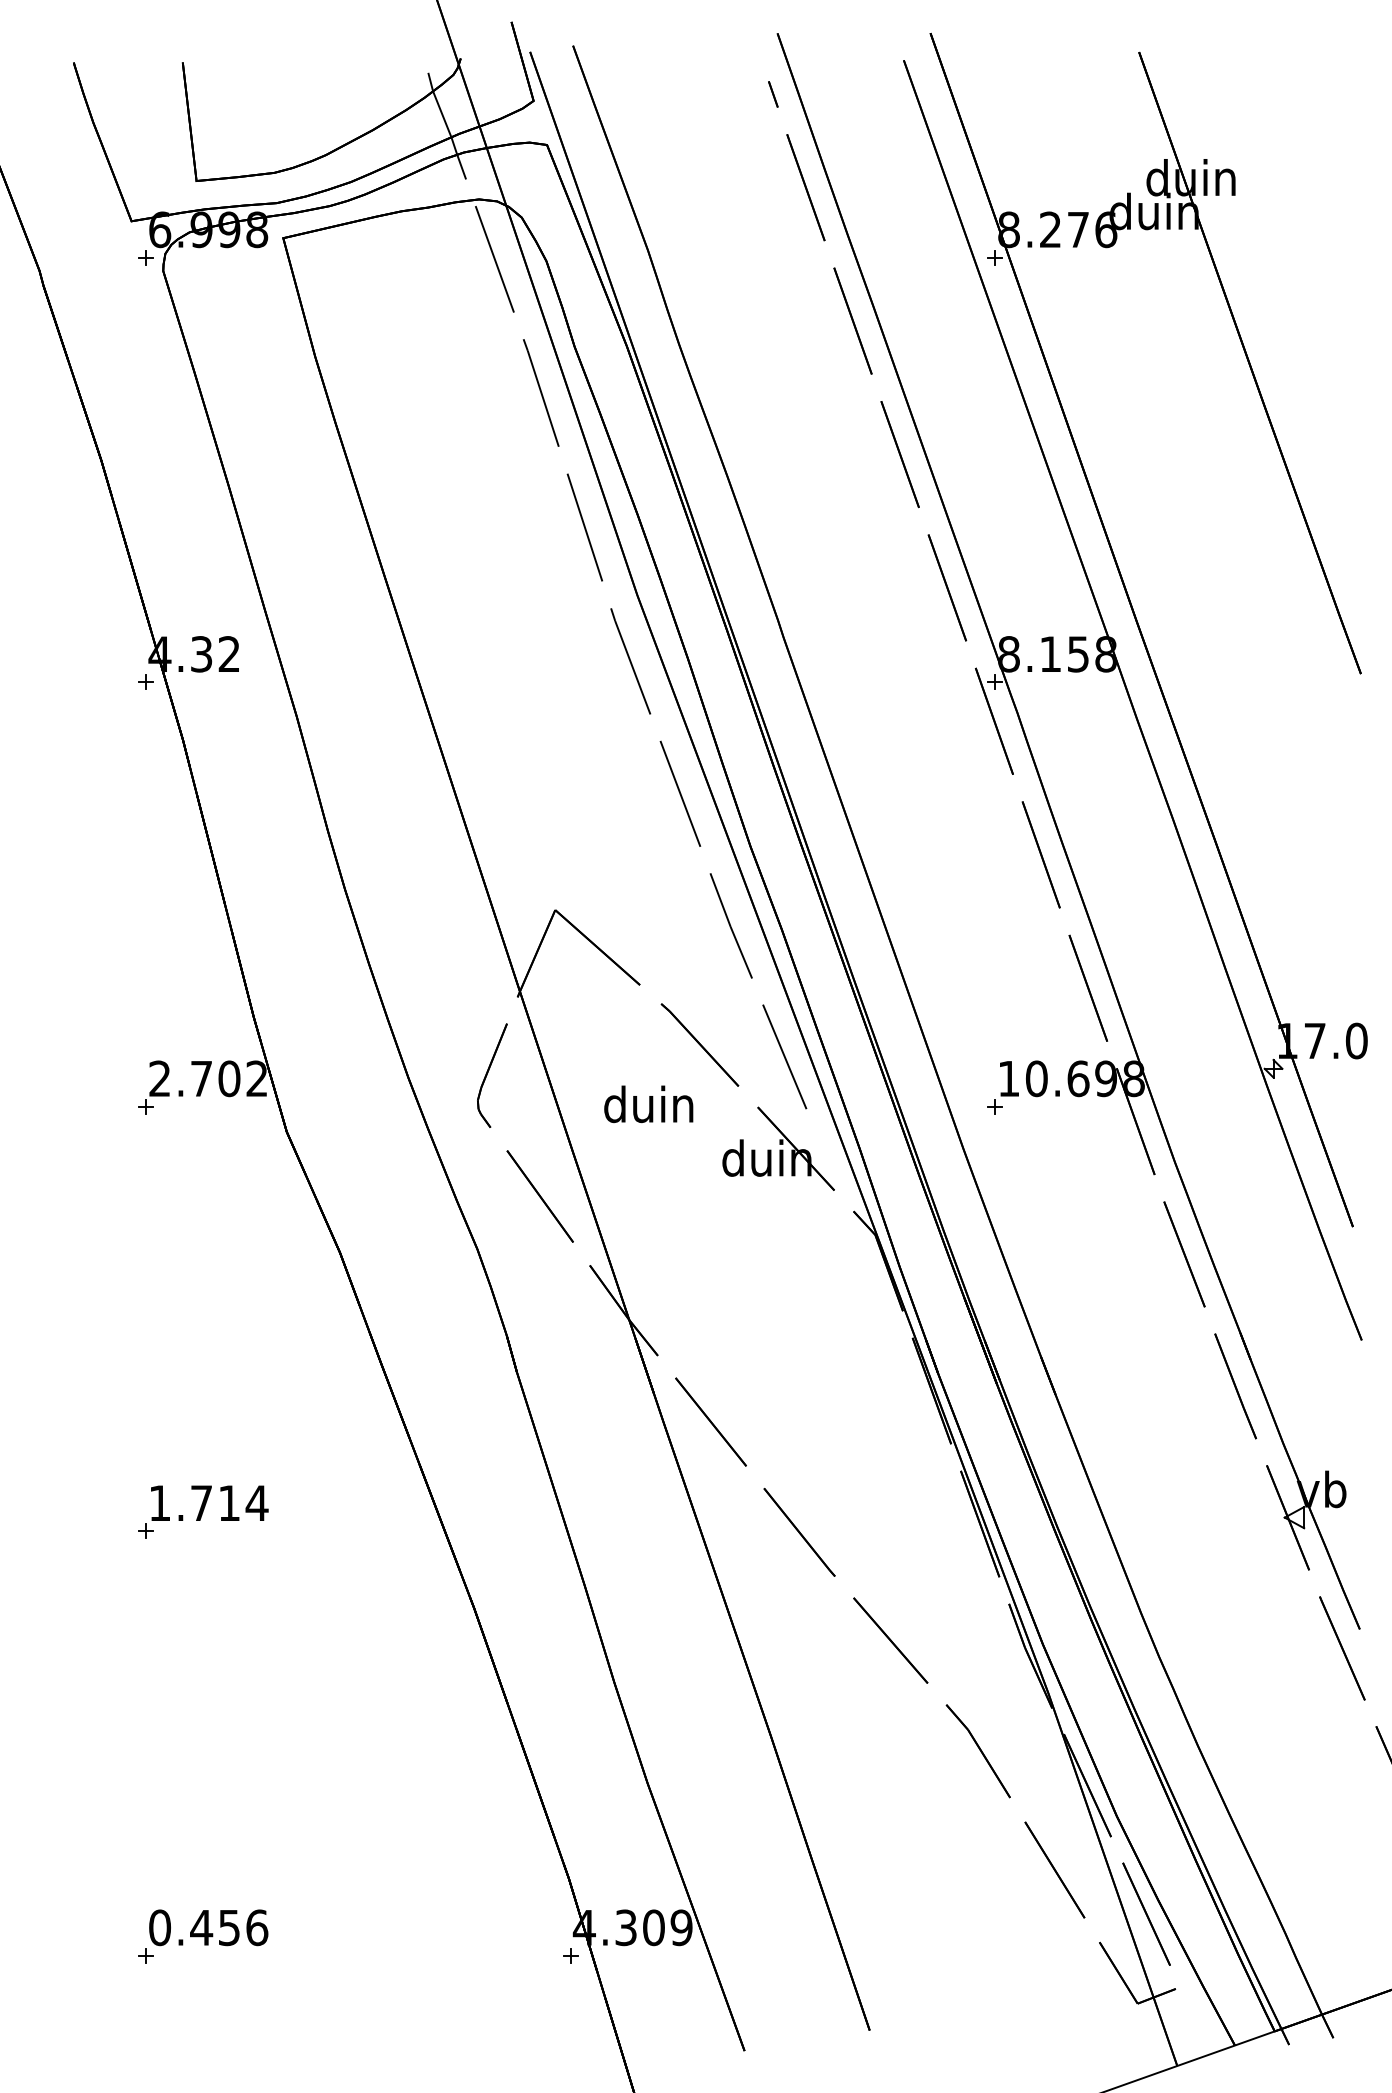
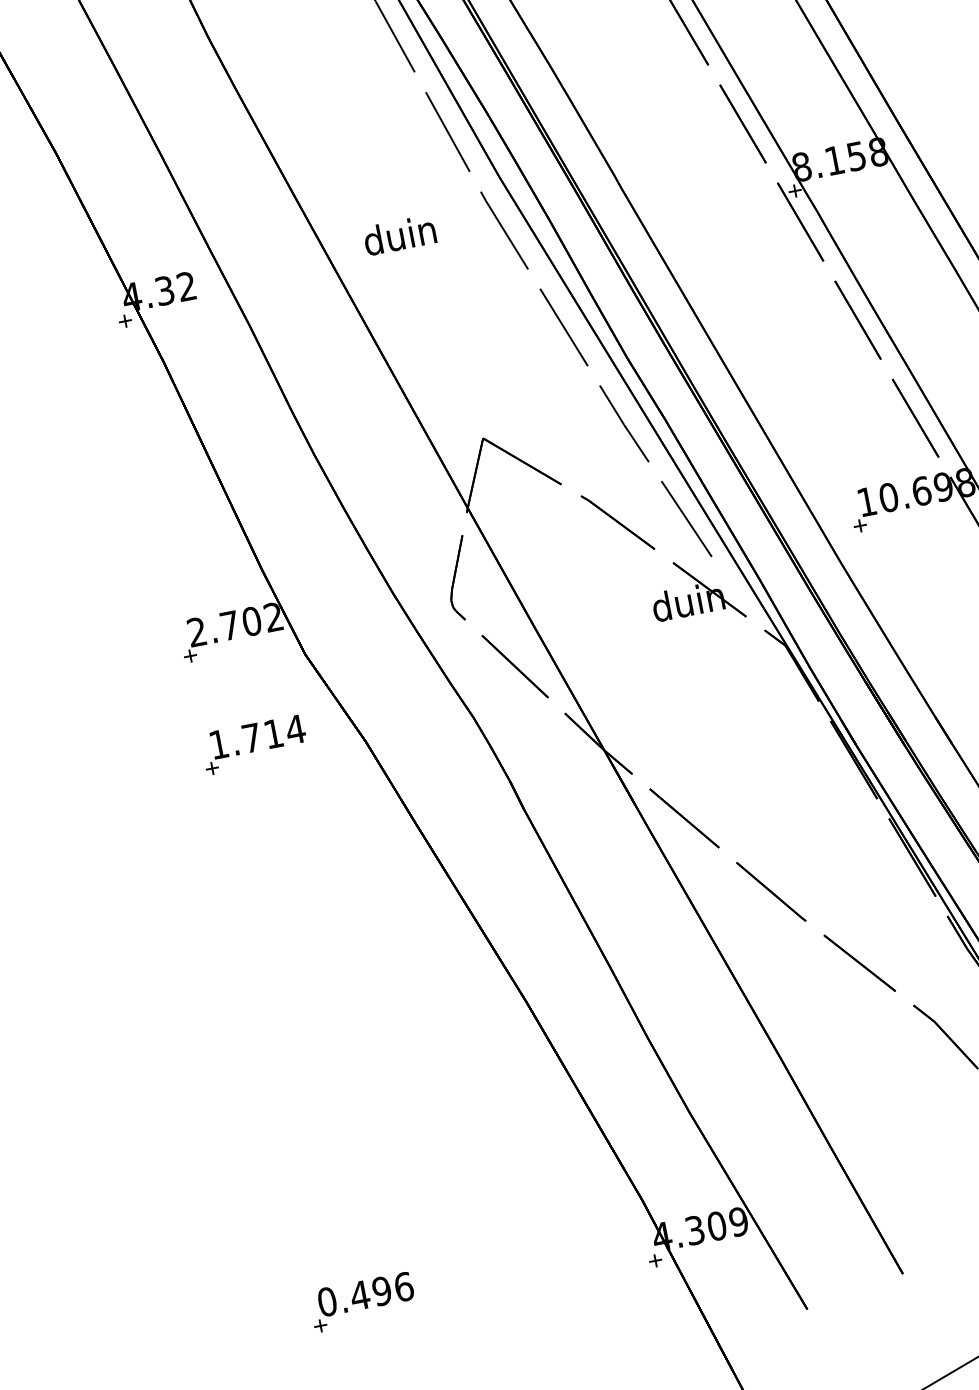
text: (648, 1104) -> (399, 235), moved
part: (203, 1511) -> (254, 744), moved
text: (229, 1927) -> (382, 1290), 0.456 -> 0.496

